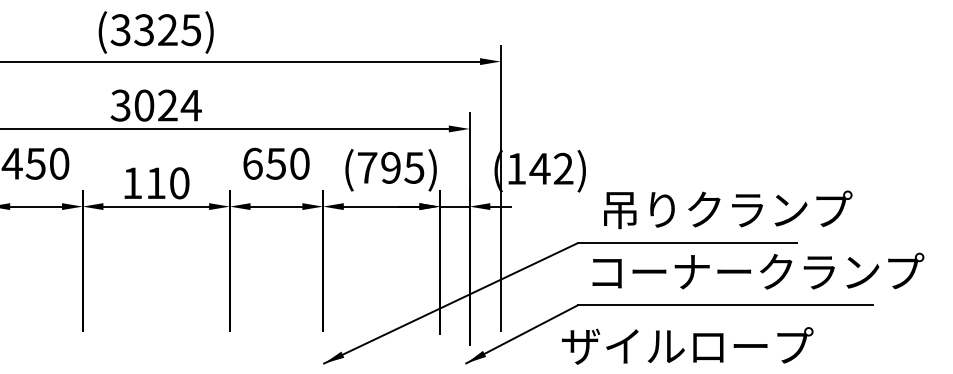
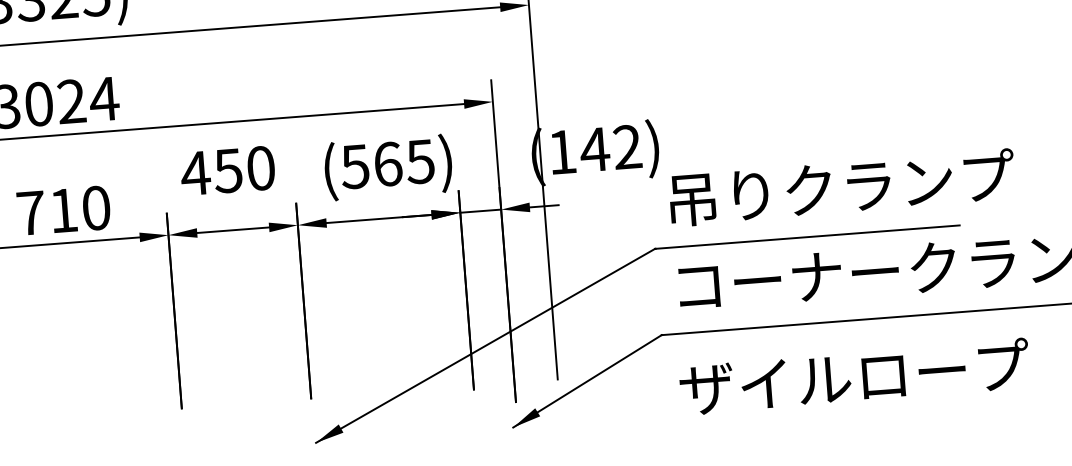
text: (252, 163) -> (195, 172), 650 -> 450
text: (378, 167) -> (370, 165), (795) -> (565)
text: (132, 182) -> (30, 212), 110 -> 710
text: (728, 209) -> (842, 187), moved
text: (687, 345) -> (854, 376), moved

